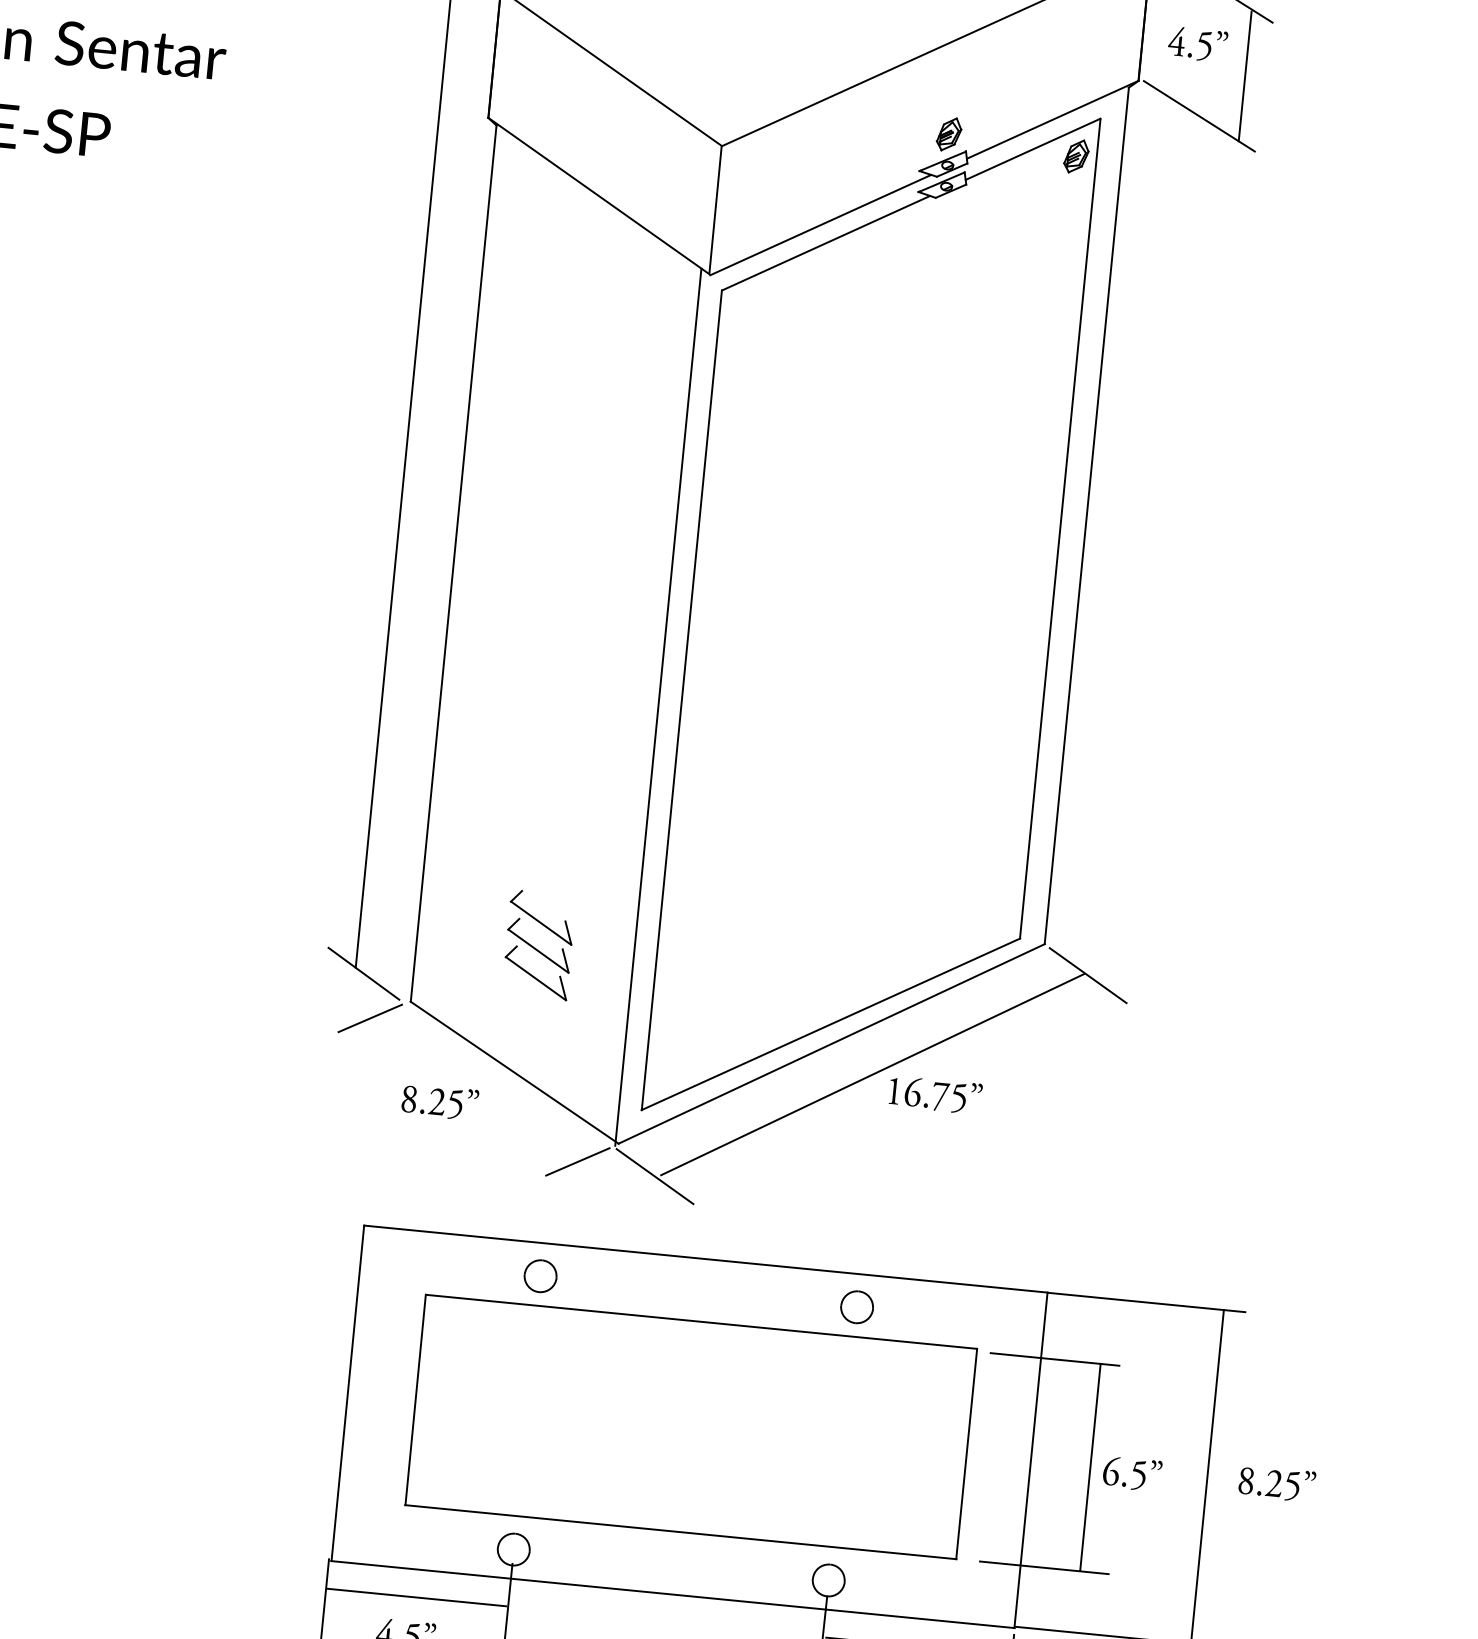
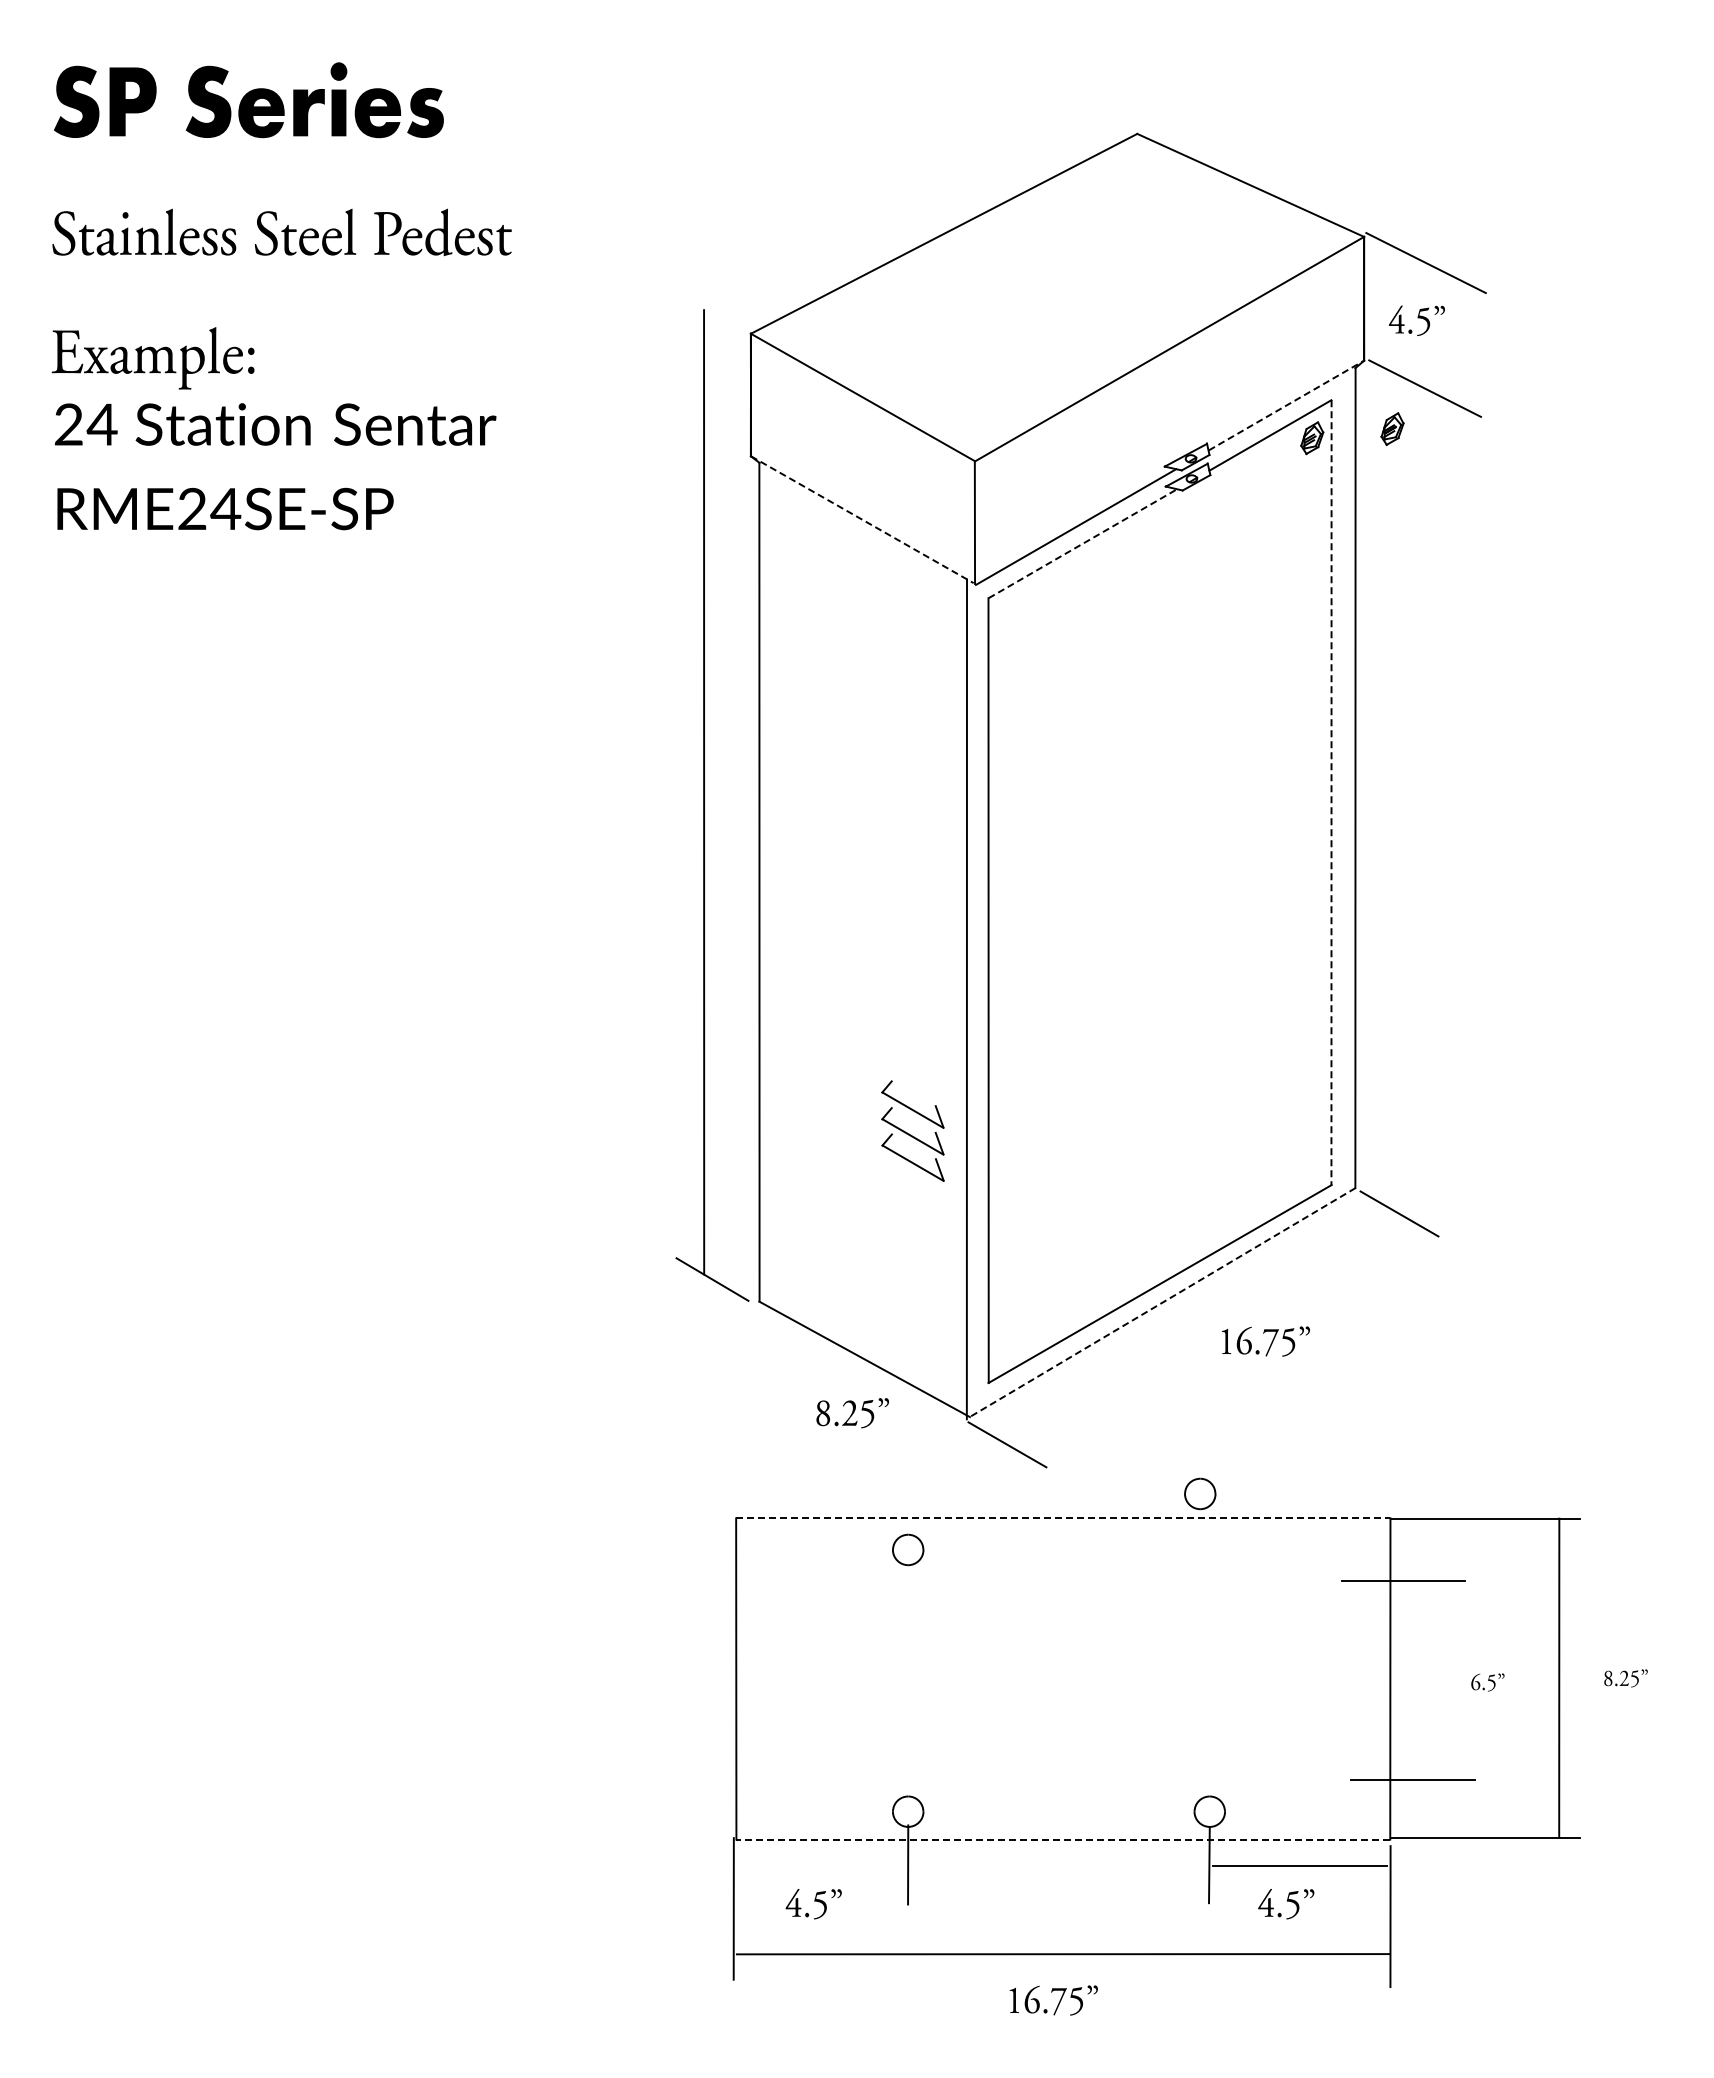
line: (1244, 76) -> (1464, 346), removed
line: (1052, 119) -> (1286, 405), solid -> dashed
part: (949, 134) -> (1392, 429), moved
line: (598, 195) -> (862, 519), solid -> dashed
line: (825, 242) -> (1082, 543), solid -> dashed
line: (1060, 529) -> (1331, 793), solid -> dashed
part: (538, 944) -> (912, 1130), moved
line: (370, 1018) -> (722, 1321), removed
line: (831, 1043) -> (1162, 1302), solid -> dashed
line: (872, 1074) -> (1204, 1327), removed
part: (439, 1102) -> (852, 1413), moved
line: (577, 1161) -> (932, 1437), removed
line: (706, 1259) -> (1063, 1518), solid -> dashed
part: (857, 1306) -> (1200, 1493), moved
part: (690, 1426) -> (1064, 1678), removed
line: (1090, 1466) -> (1447, 1679), removed
part: (1132, 1473) -> (1487, 1682), size x0.6
part: (1276, 1483) -> (1625, 1678), size x0.6
line: (672, 1594) -> (1062, 1839), solid -> dashed
line: (416, 1597) -> (820, 1866), removed

